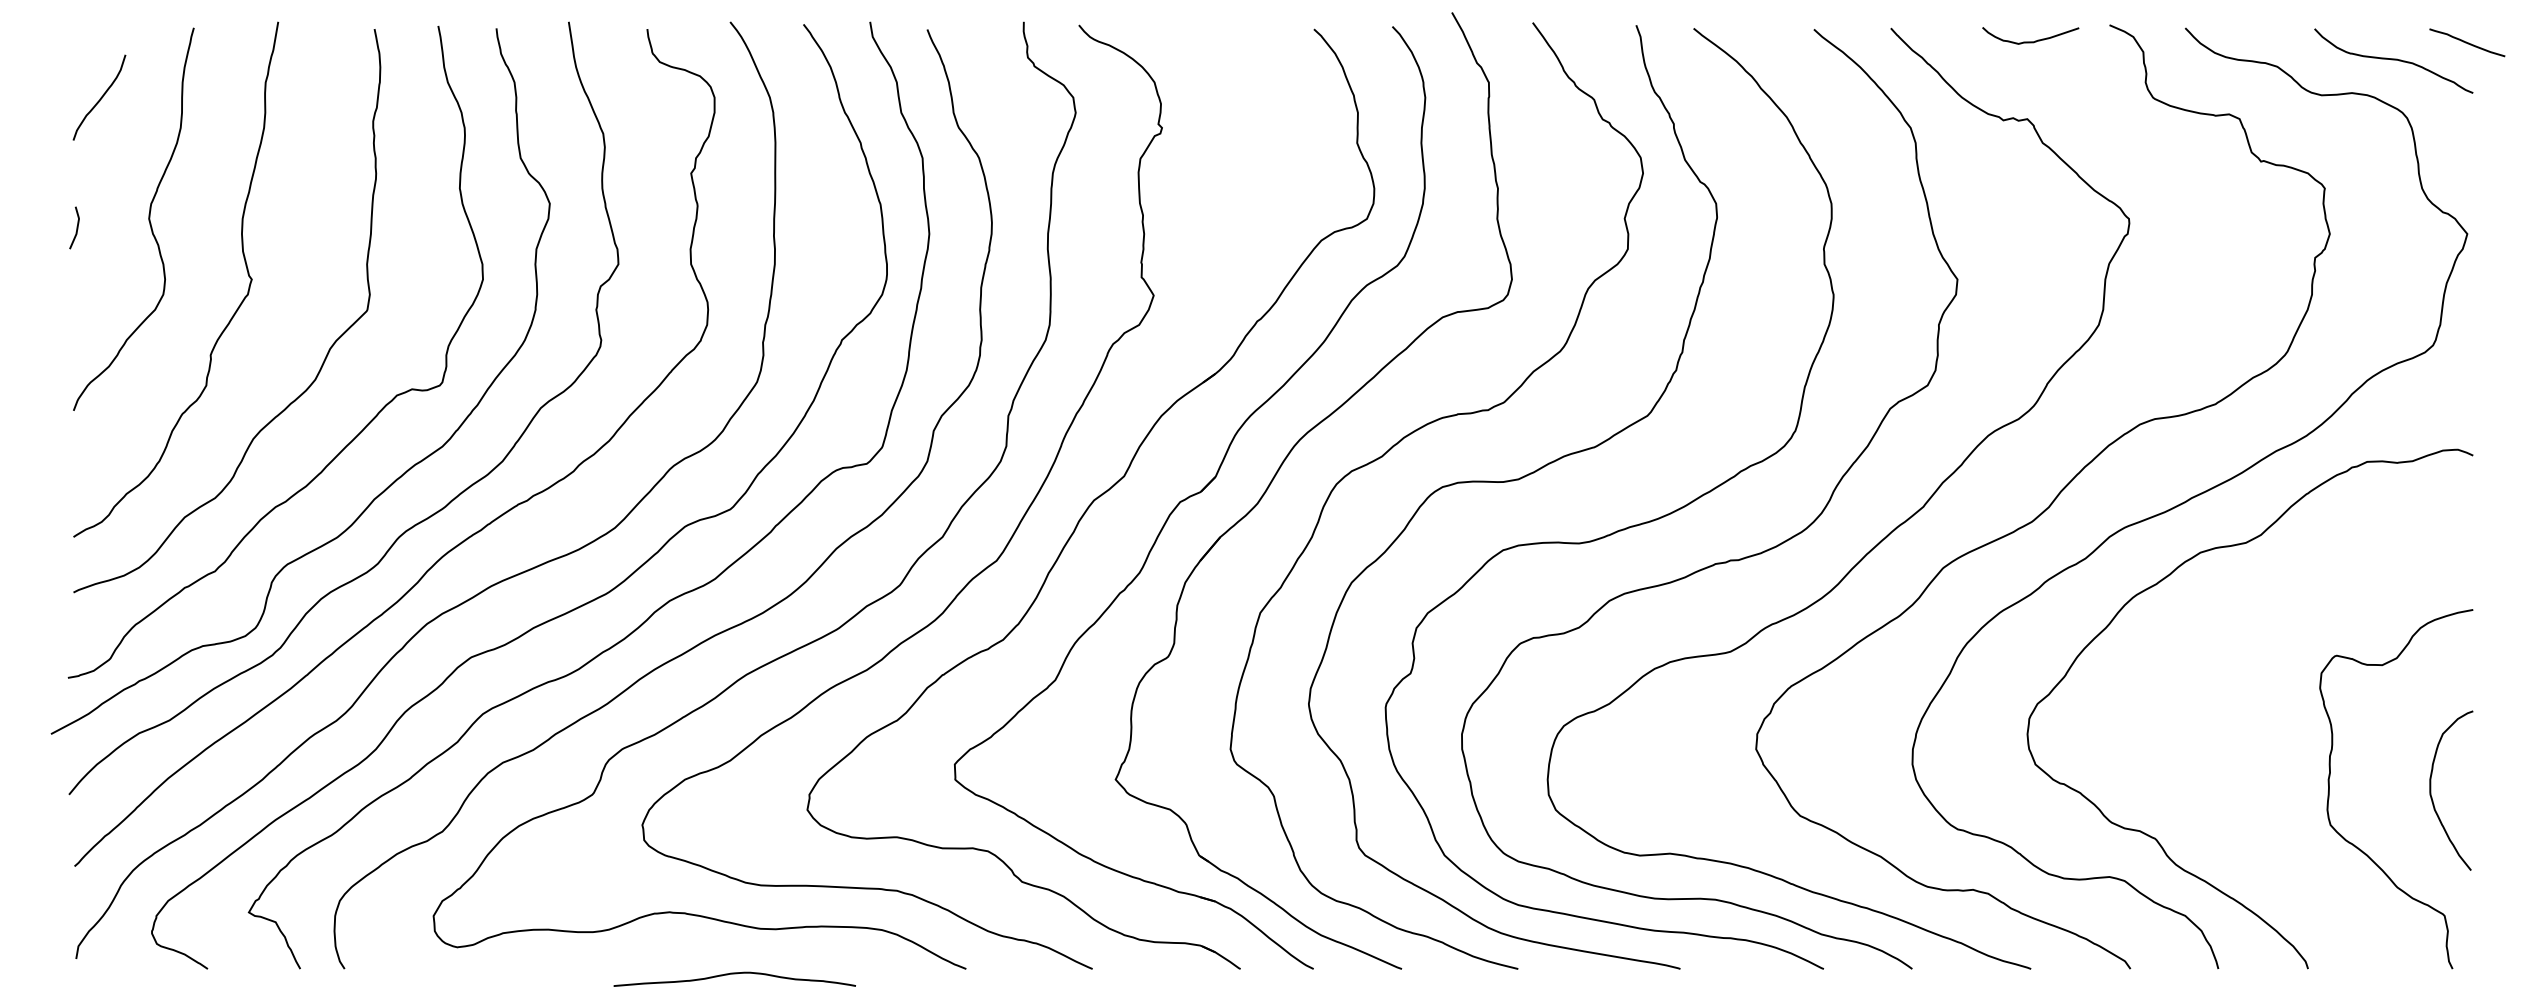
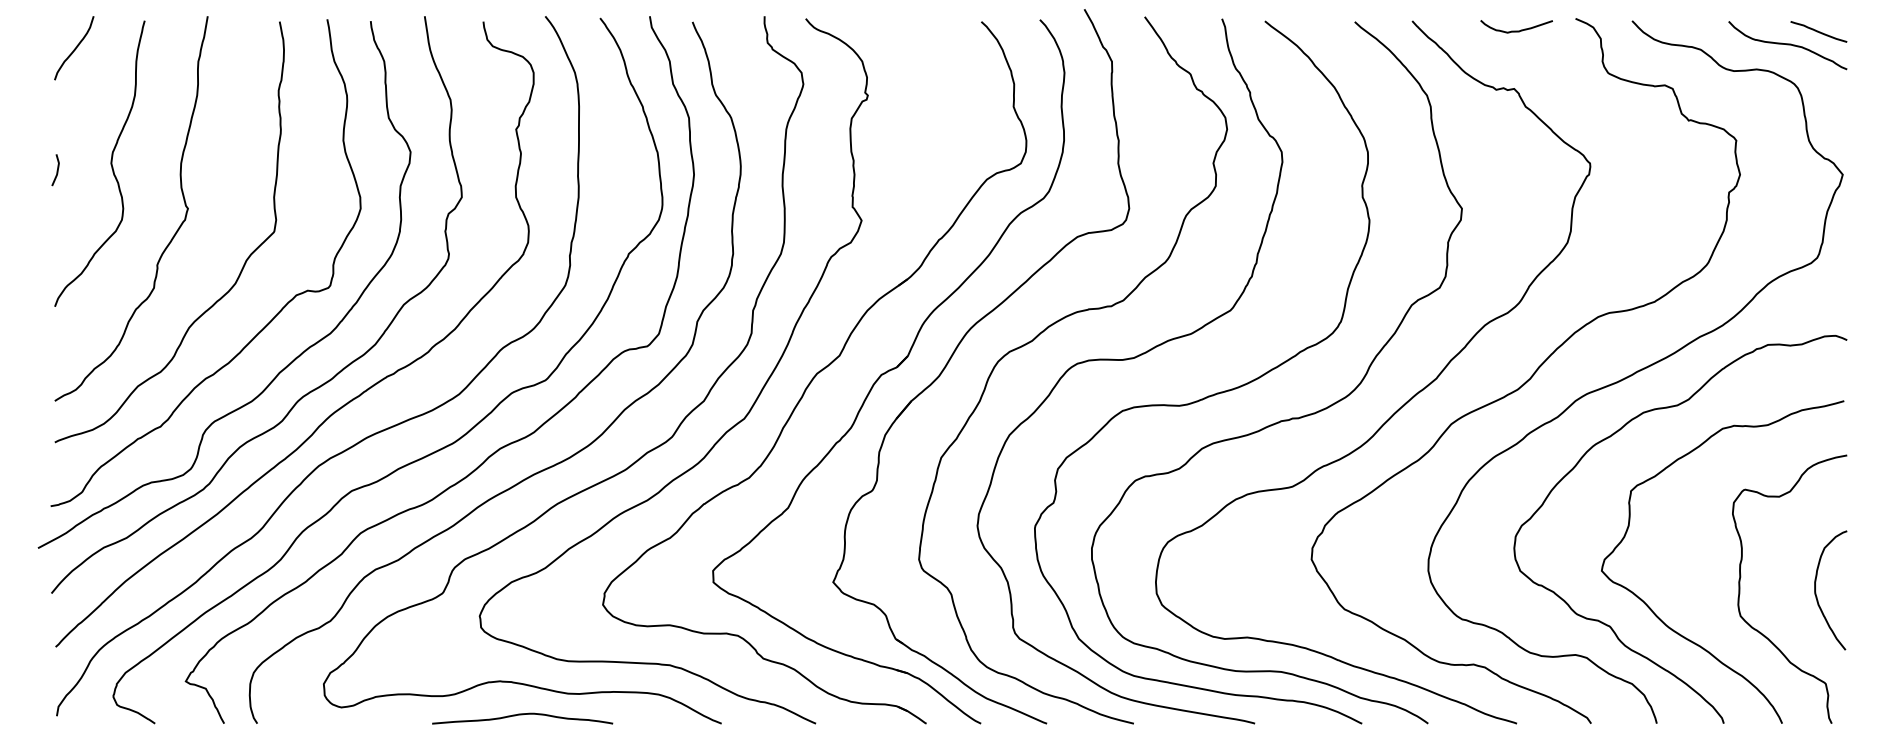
curve: (2467, 42) -> (1819, 31), moved
curve: (100, 97) -> (75, 48), moved
curve: (2244, 845) -> (1676, 631), added
curve: (734, 974) -> (522, 715), moved

